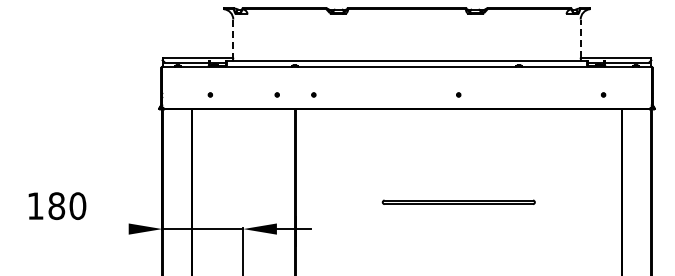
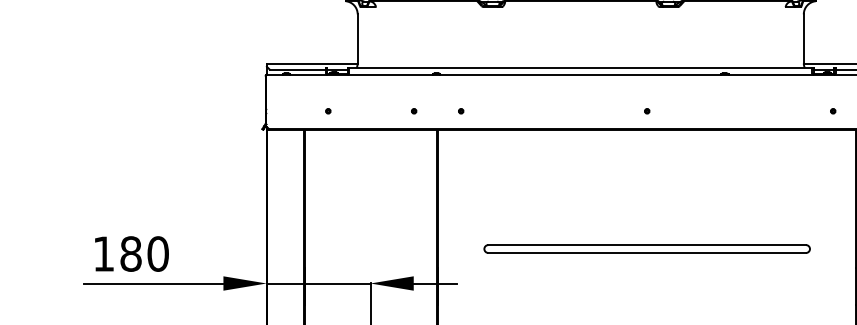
line: (580, 38) -> (803, 38), dashed -> solid
line: (233, 39) -> (357, 40), dashed -> solid
part: (458, 202) -> (646, 249), size x1.67
line: (74, 229) -> (153, 284), added

